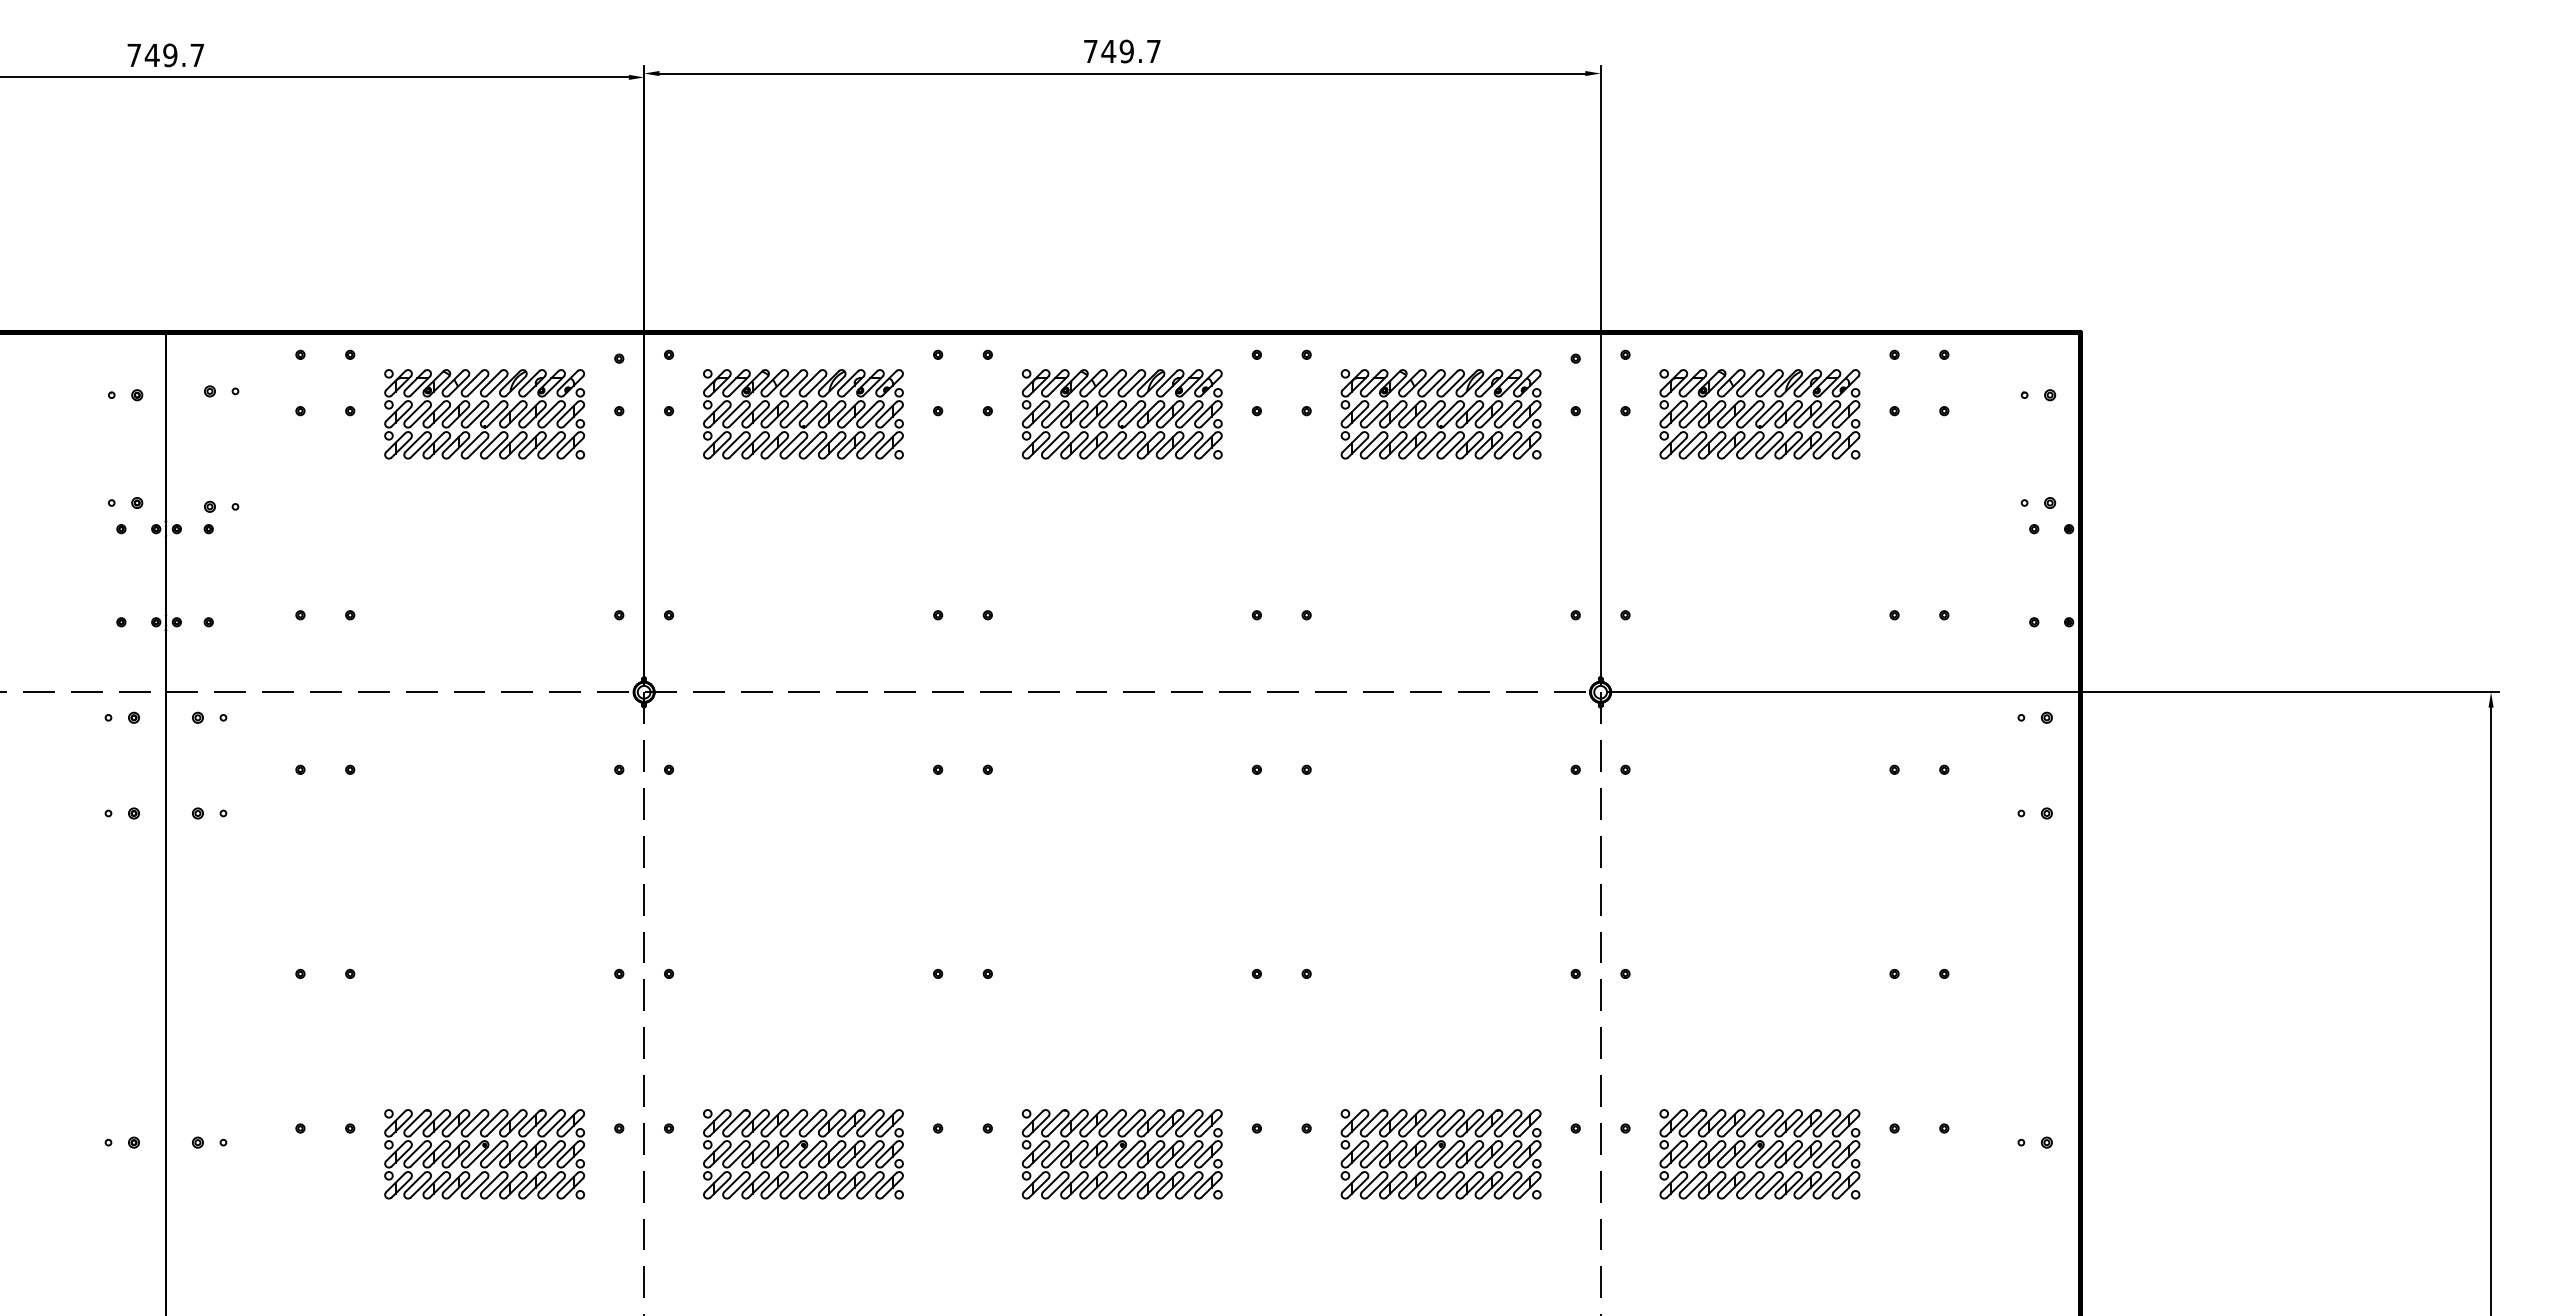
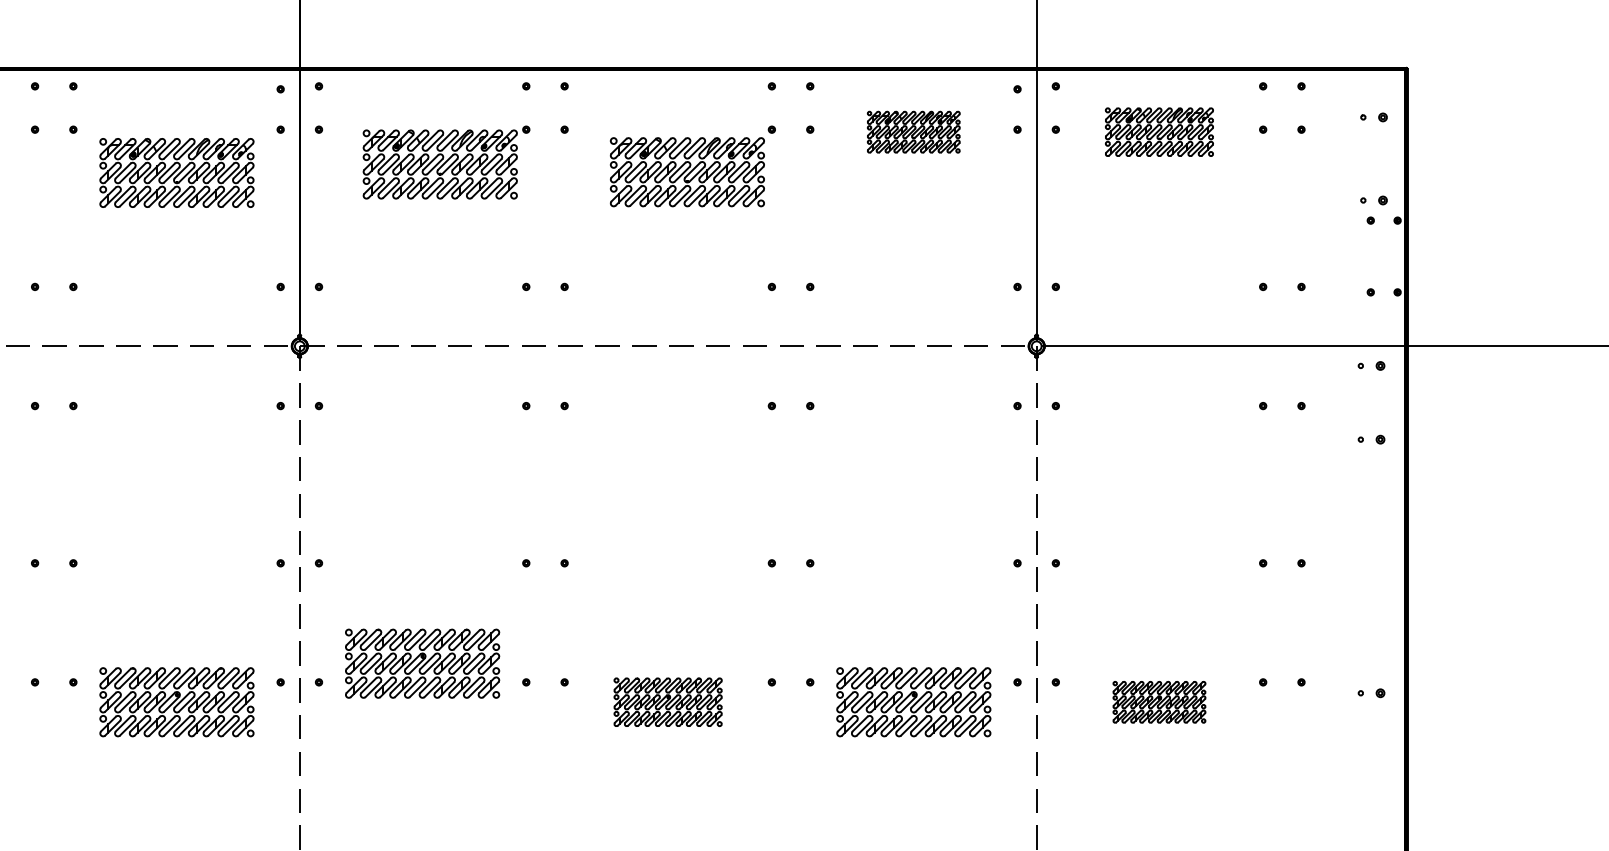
part: (484, 414) -> (176, 173), moved
part: (803, 414) -> (440, 164), moved
part: (1121, 414) -> (686, 172), moved
part: (1440, 414) -> (913, 132), size x0.6
part: (1759, 414) -> (1159, 132), size x0.7
part: (803, 1154) -> (422, 663), moved
part: (1121, 1154) -> (667, 702), size x0.7
part: (1759, 1154) -> (1159, 702), size x0.6

